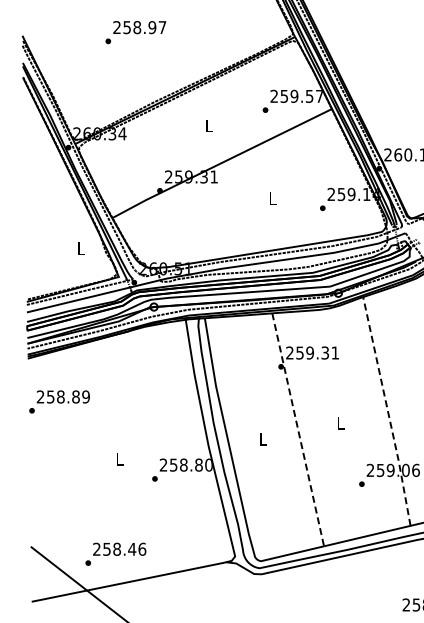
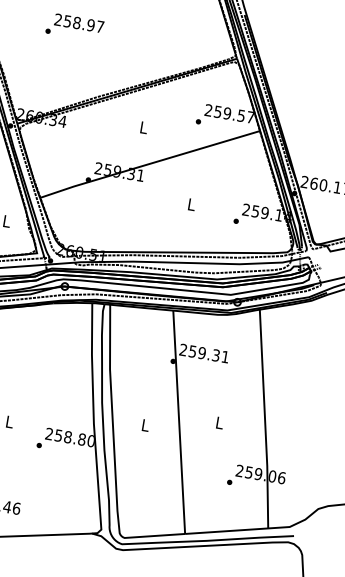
text: (135, 32) -> (74, 27), moved
line: (388, 411) -> (265, 419), dashed -> solid
line: (298, 430) -> (179, 422), dashed -> solid

